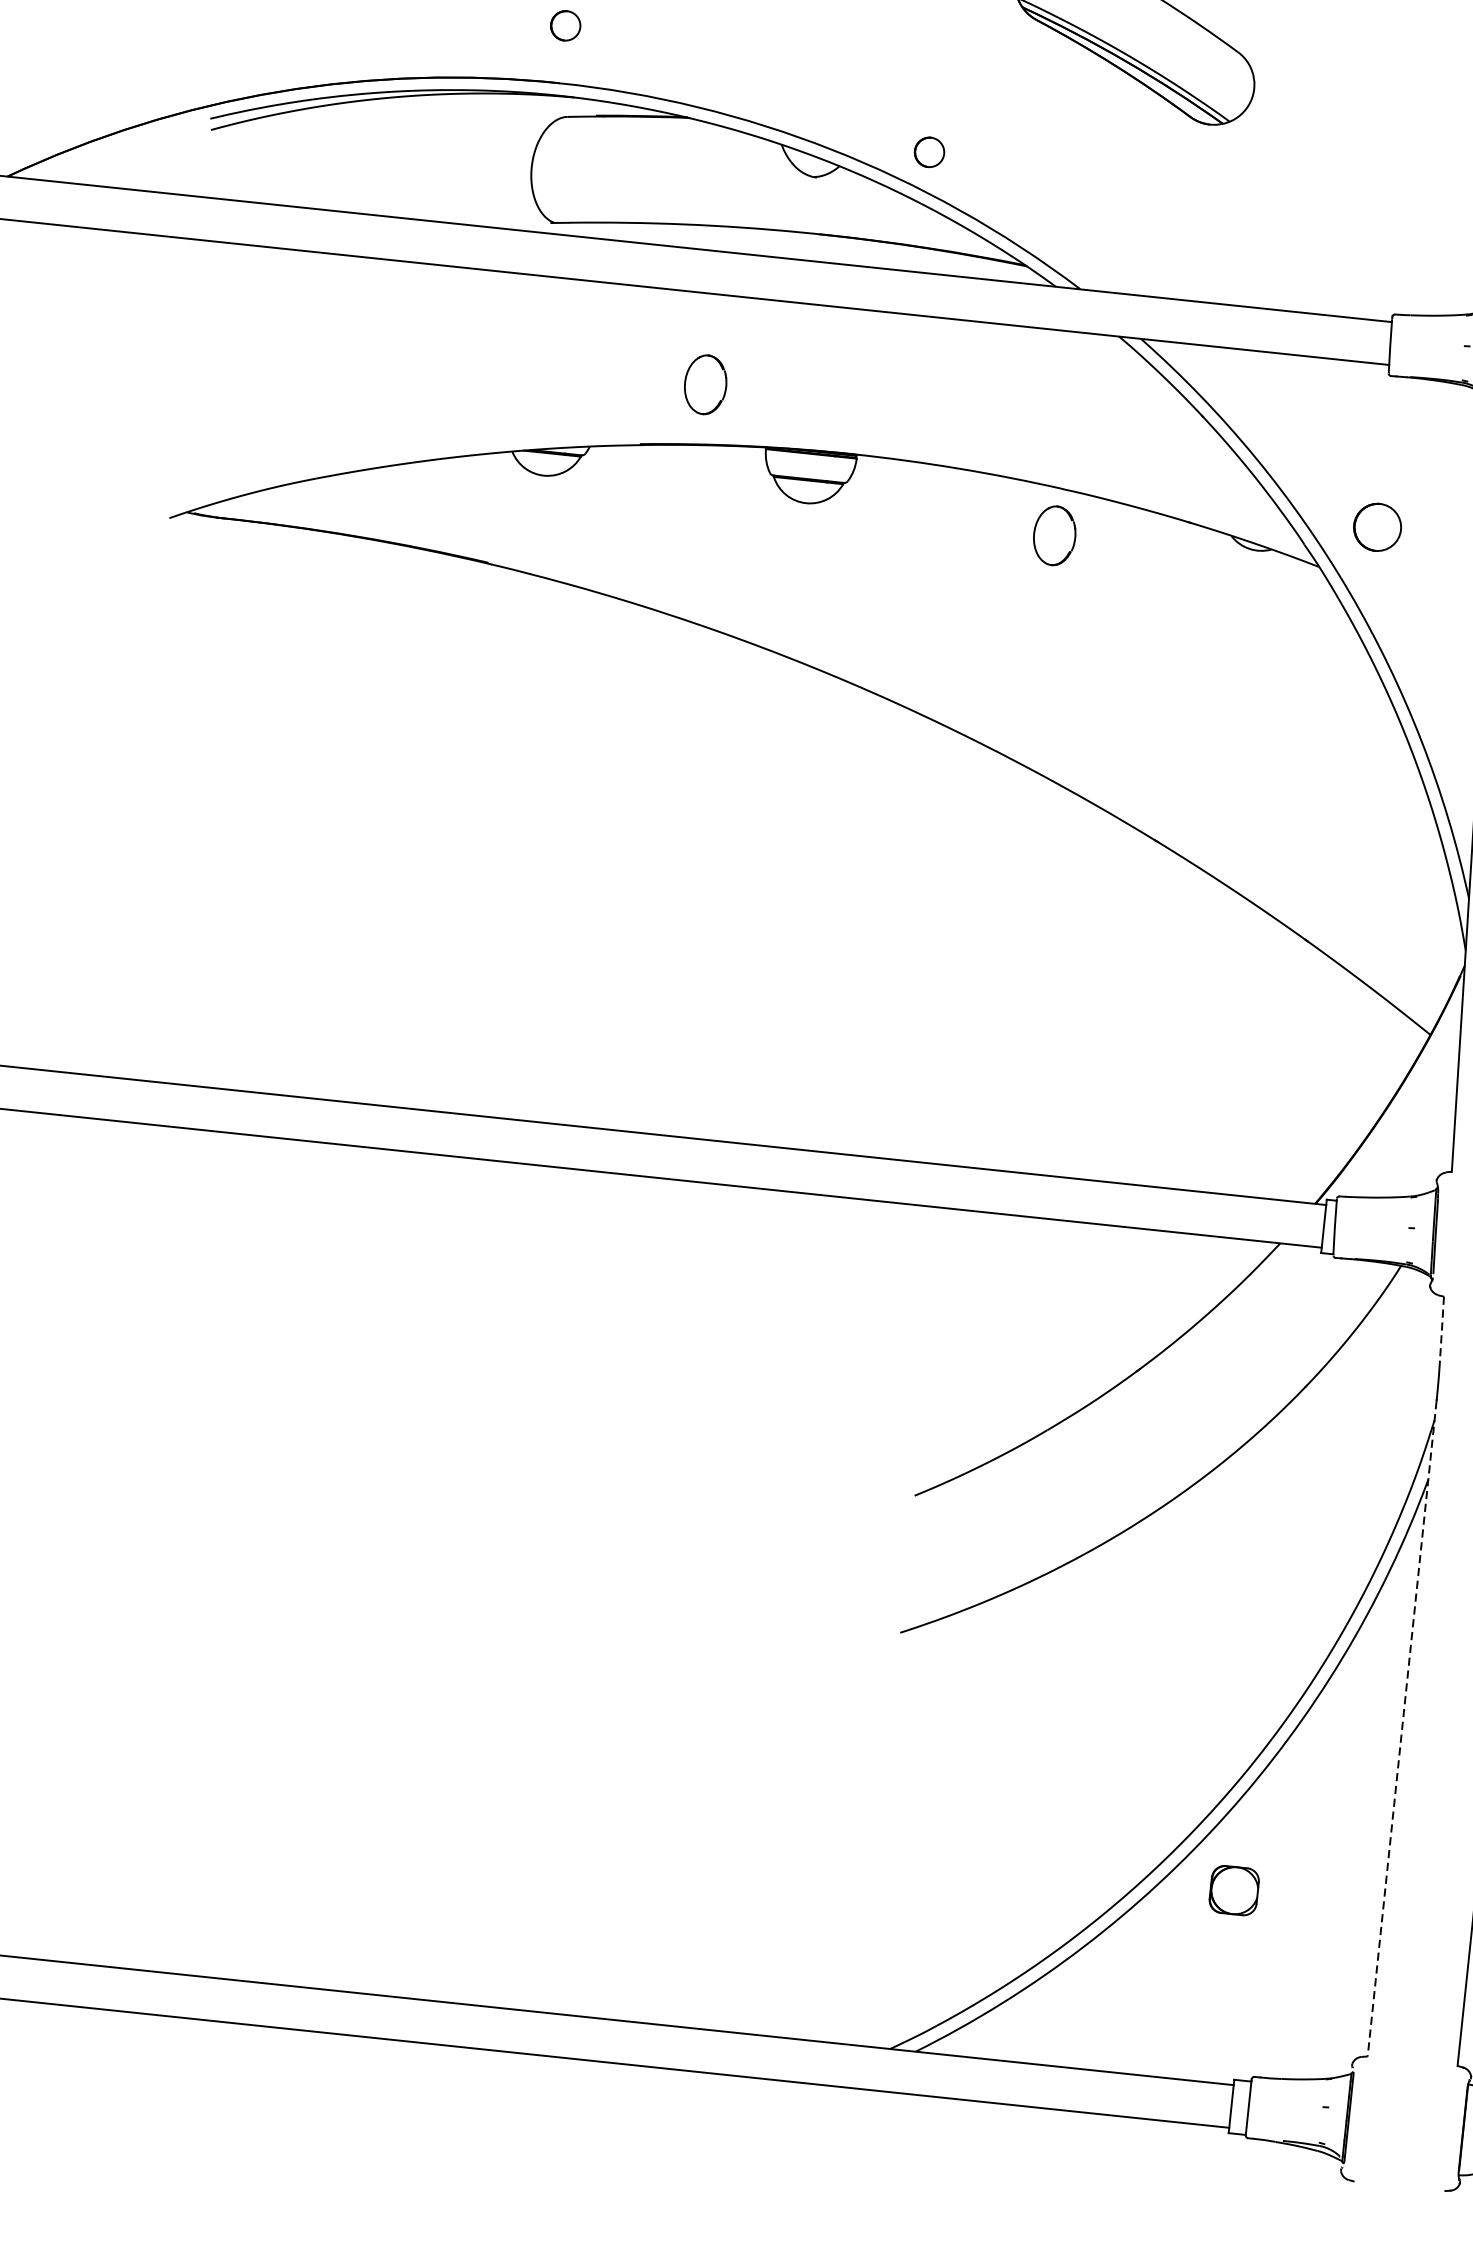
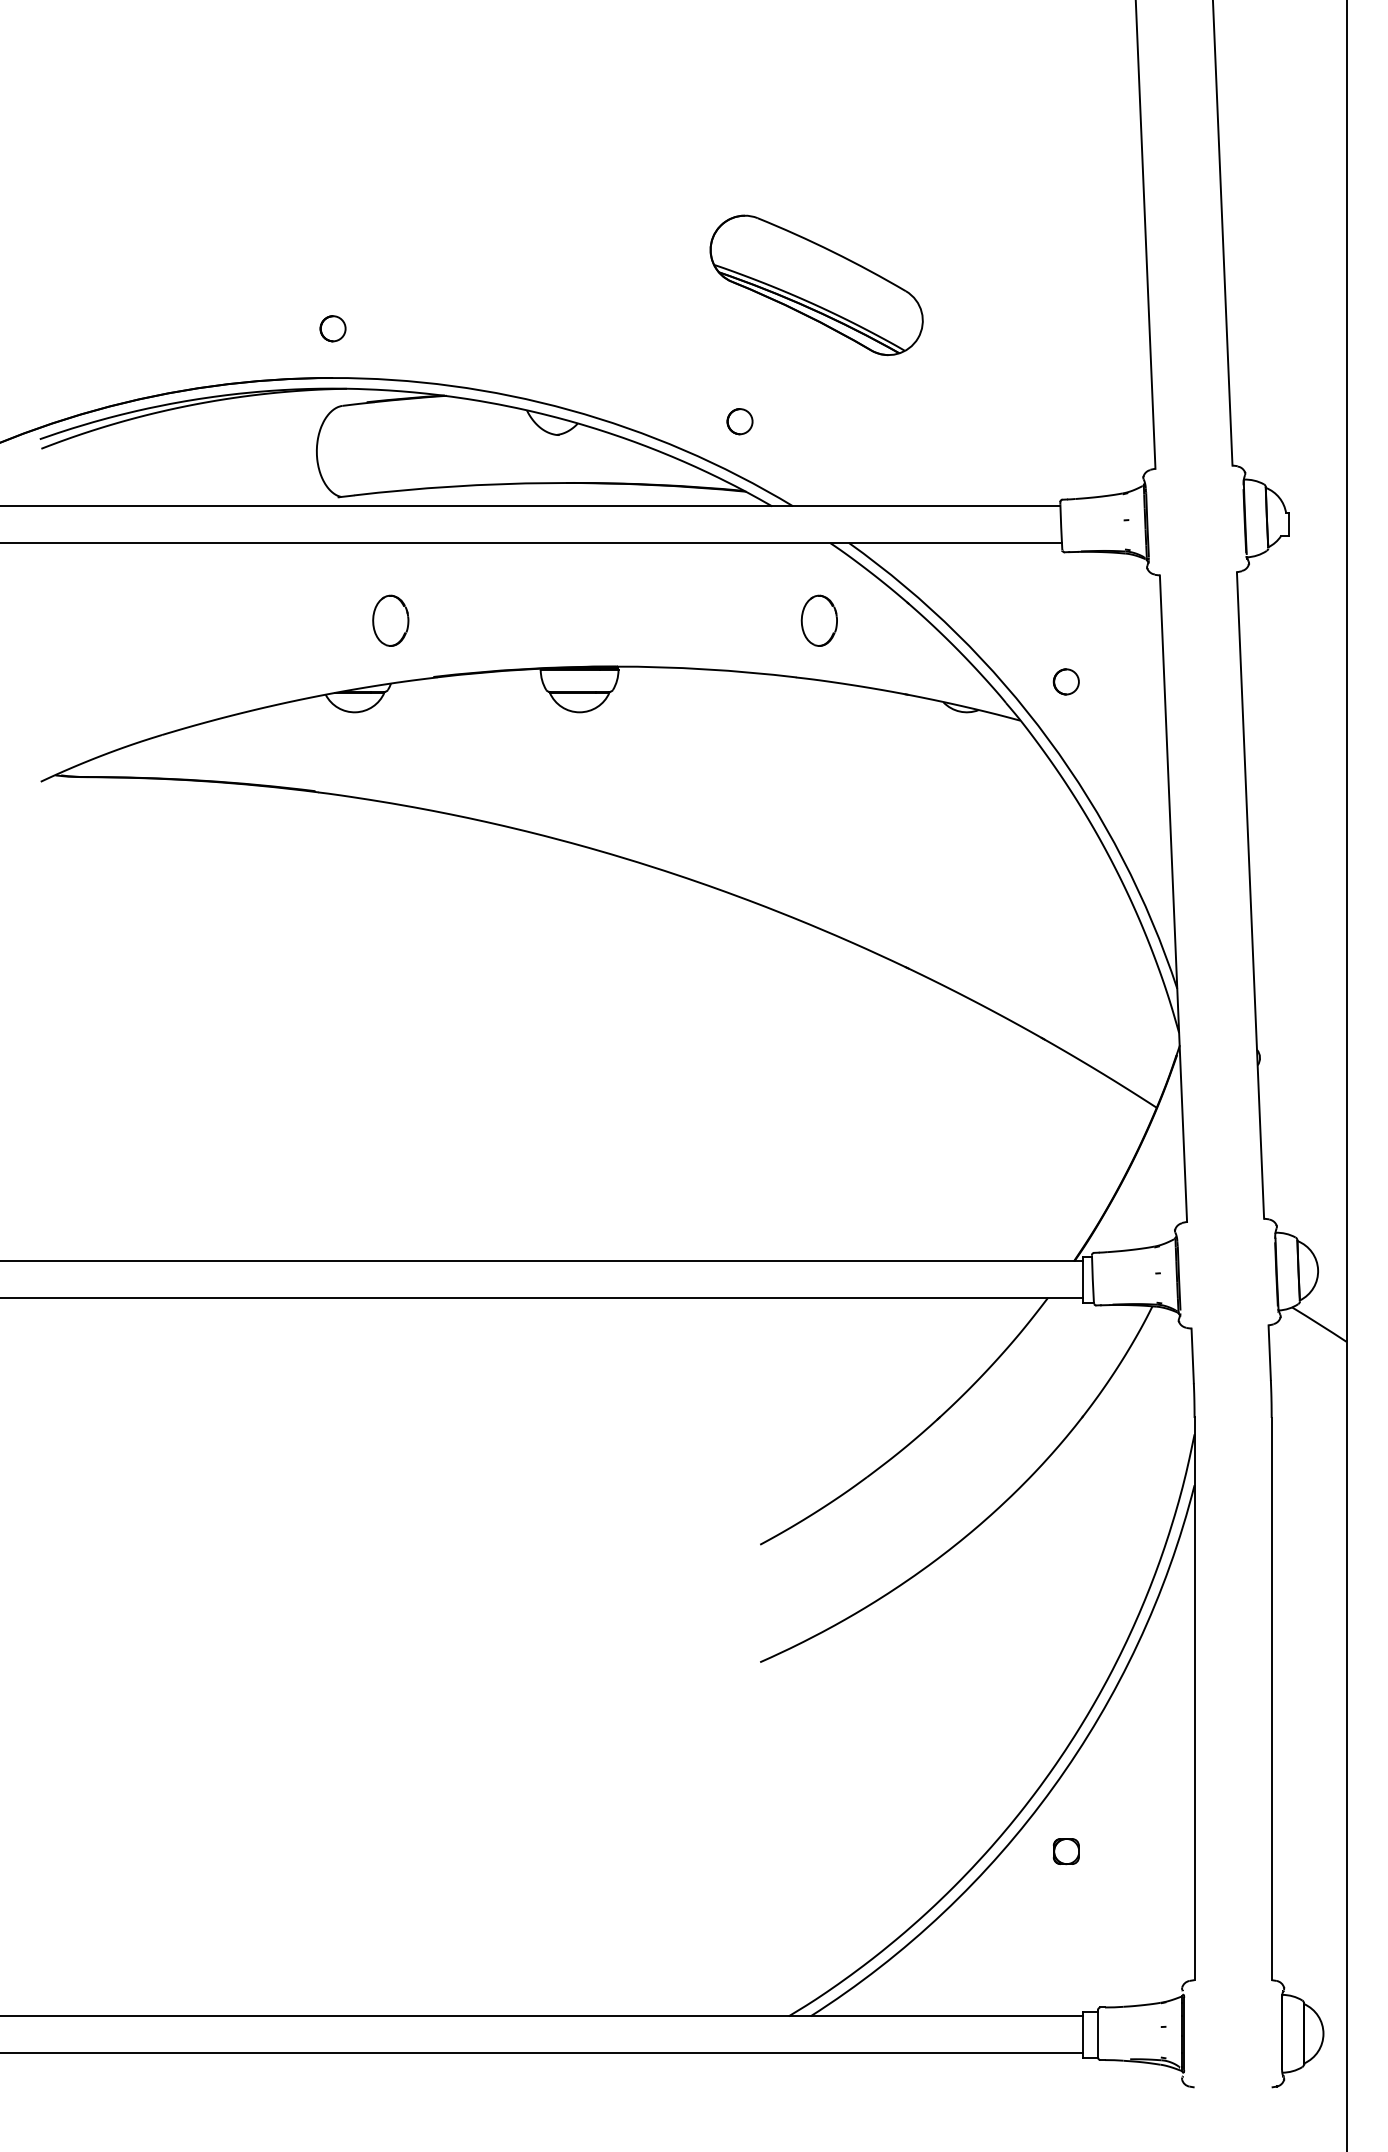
circle: (928, 152) -> (739, 421), moved
part: (705, 384) -> (390, 620), moved
circle: (1376, 526) -> (1065, 681), size x0.62
part: (1053, 535) -> (818, 620), moved
line: (1441, 1329) -> (1192, 1356), dashed -> solid
line: (1402, 1729) -> (1194, 1699), dashed -> solid
part: (1232, 1890) -> (1065, 1851), size x0.62

